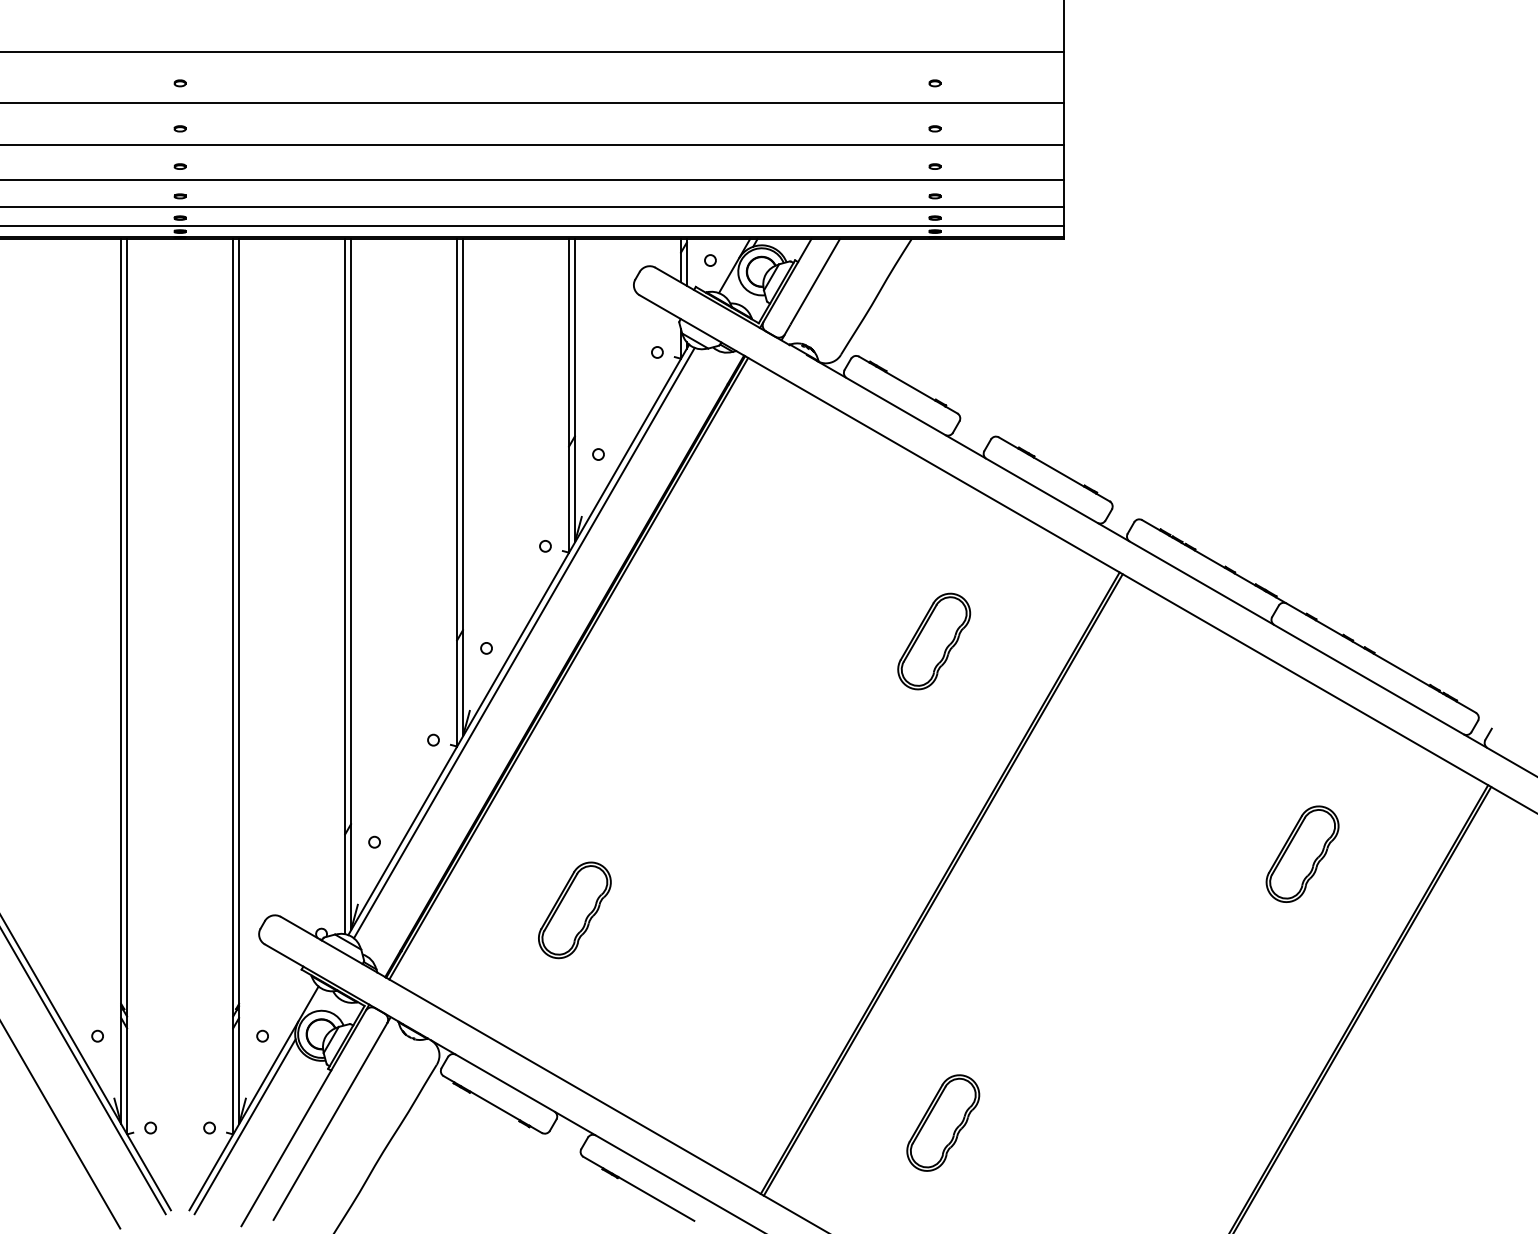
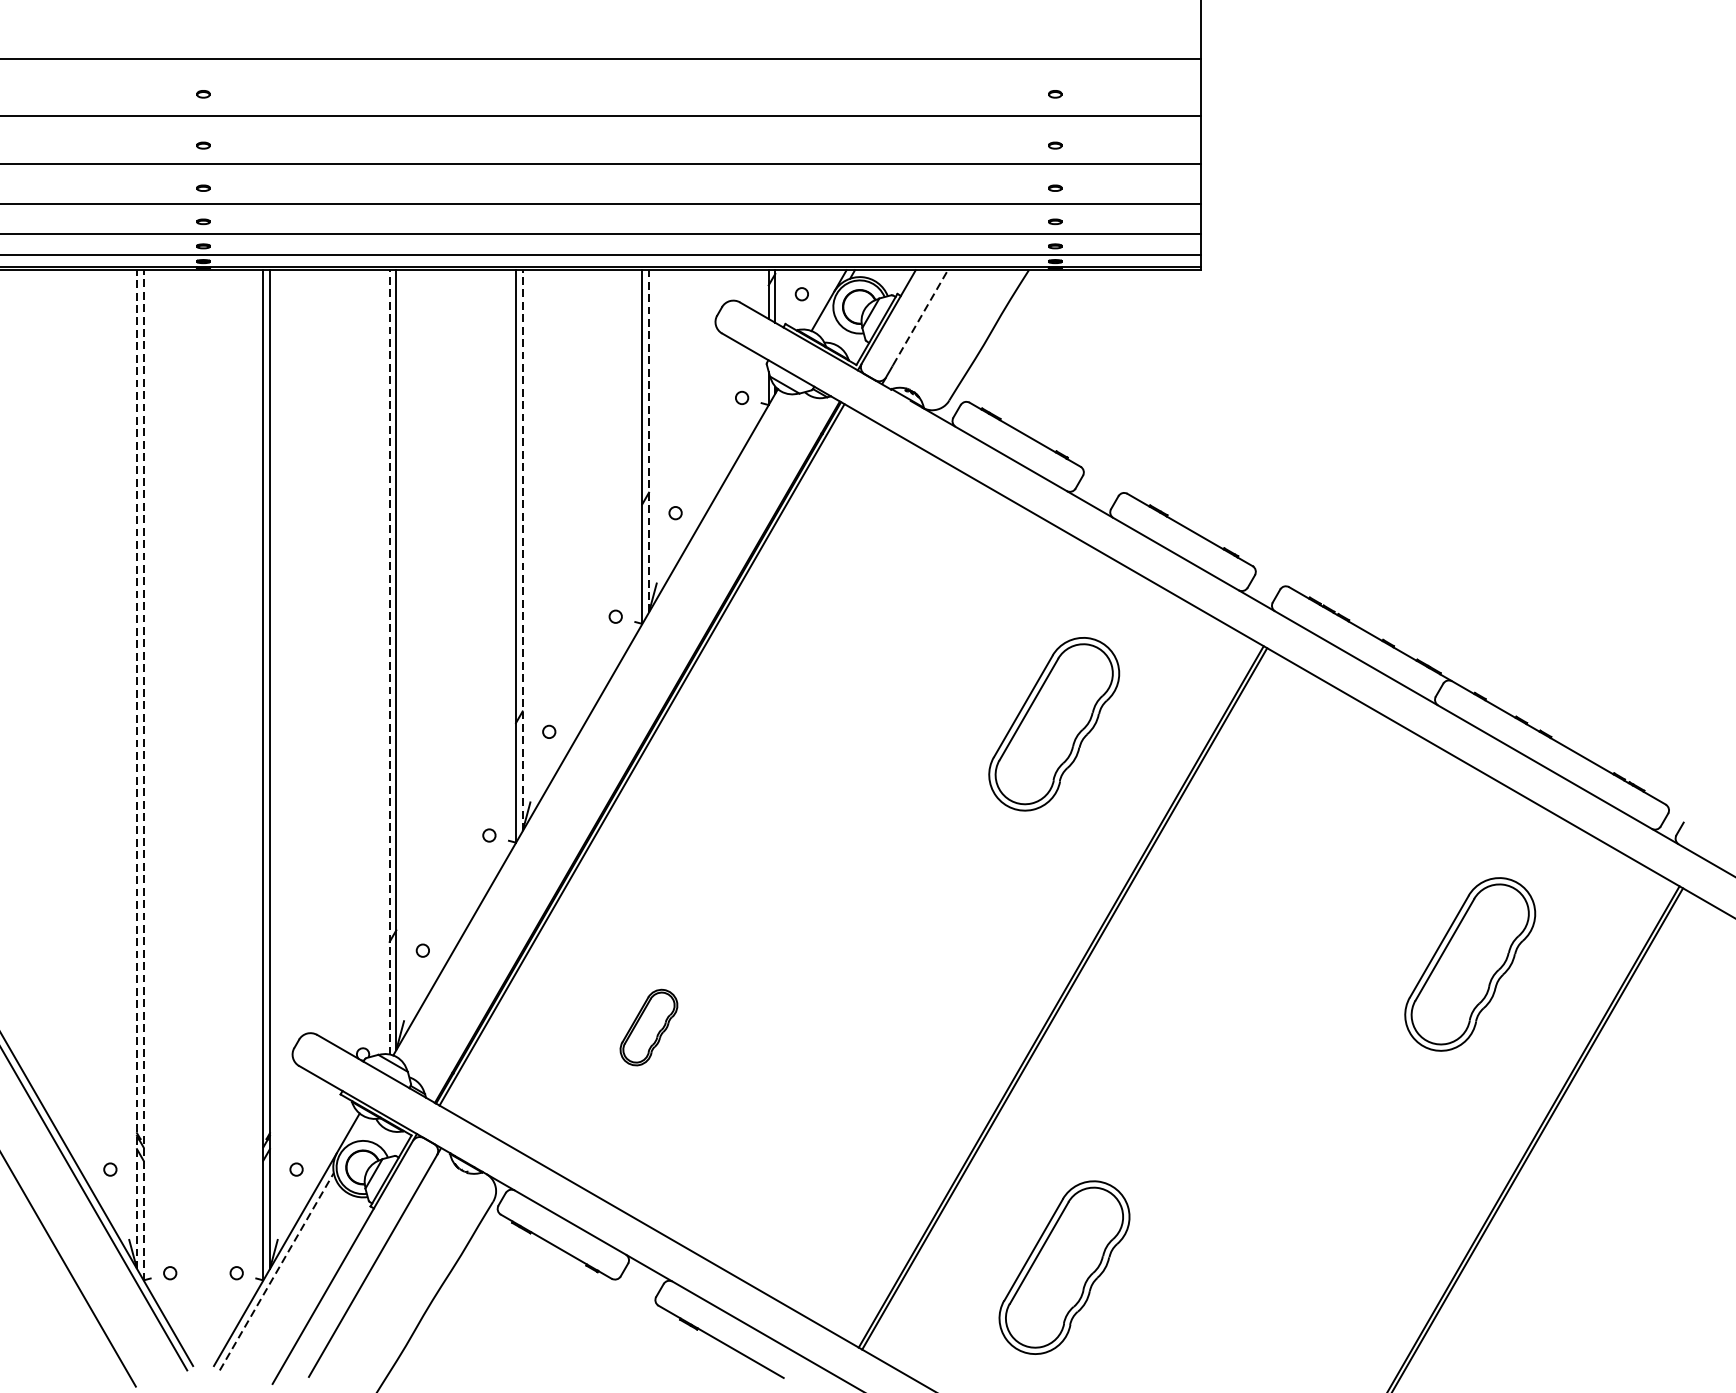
line: (815, 281) -> (920, 317), solid -> dashed
line: (574, 390) -> (648, 440), solid -> dashed
line: (462, 487) -> (522, 550), solid -> dashed
line: (345, 586) -> (390, 662), solid -> dashed
part: (934, 641) -> (1054, 724), size x1.6
line: (523, 642) -> (590, 725), removed
line: (121, 681) -> (137, 769), solid -> dashed
line: (127, 686) -> (144, 774), solid -> dashed
part: (1302, 853) -> (1470, 963), size x1.6
part: (574, 910) -> (648, 1027), size x0.7
part: (943, 1122) -> (1064, 1266), size x1.6
line: (245, 1126) -> (277, 1271), solid -> dashed

